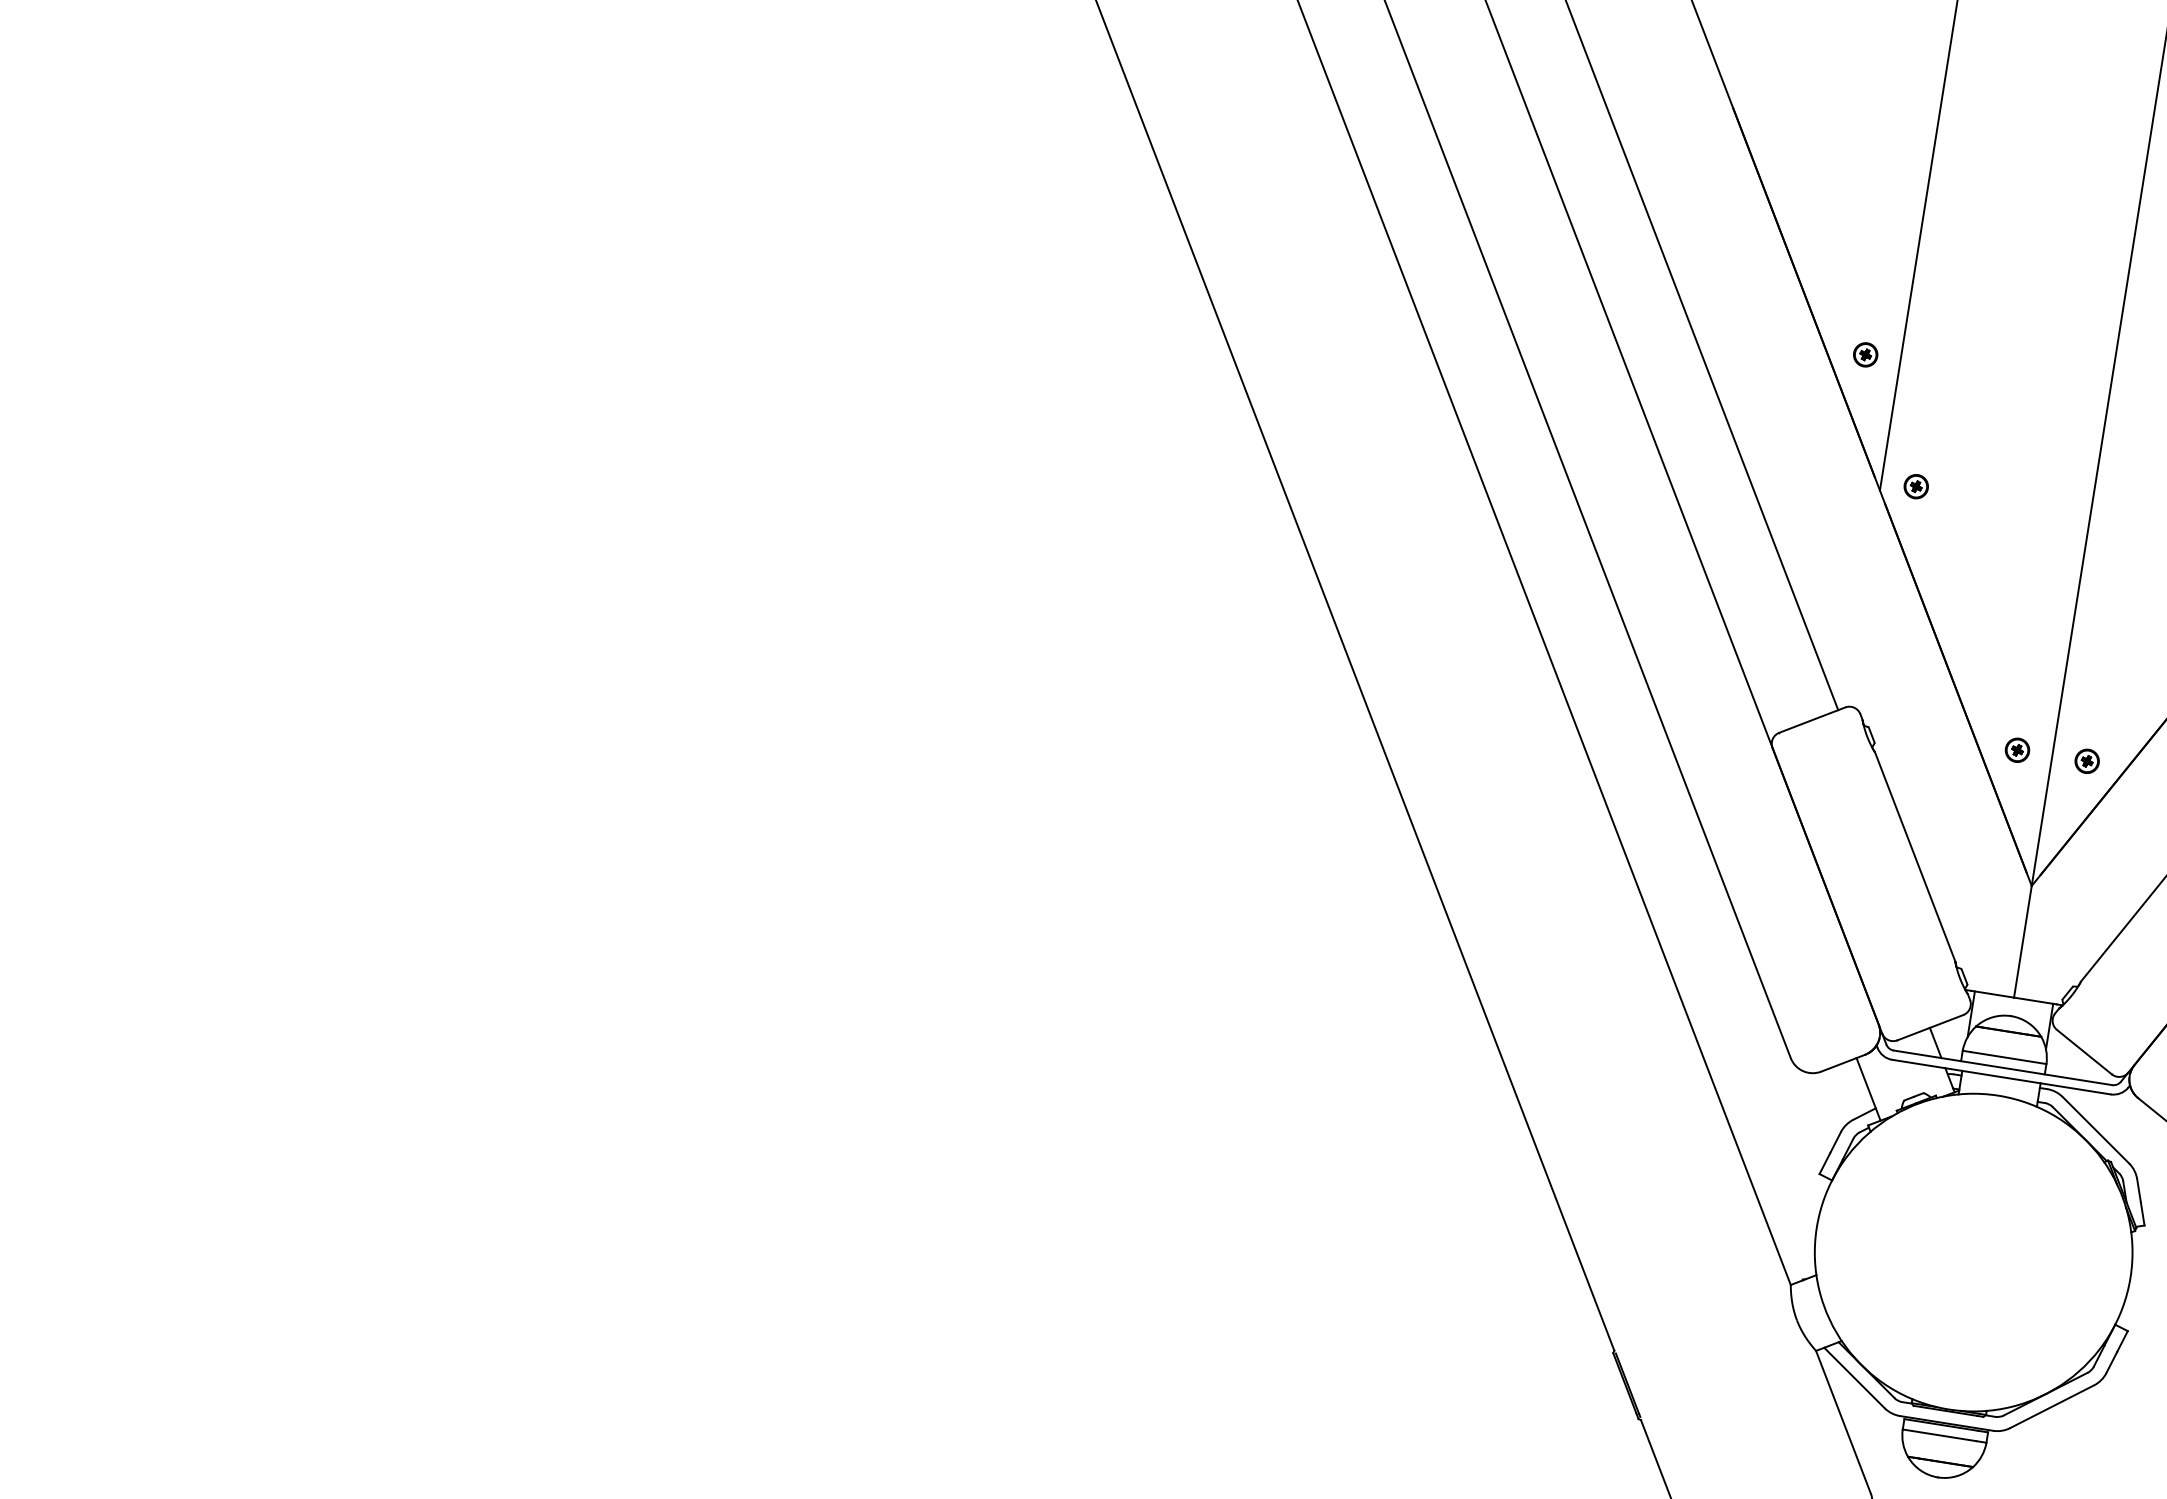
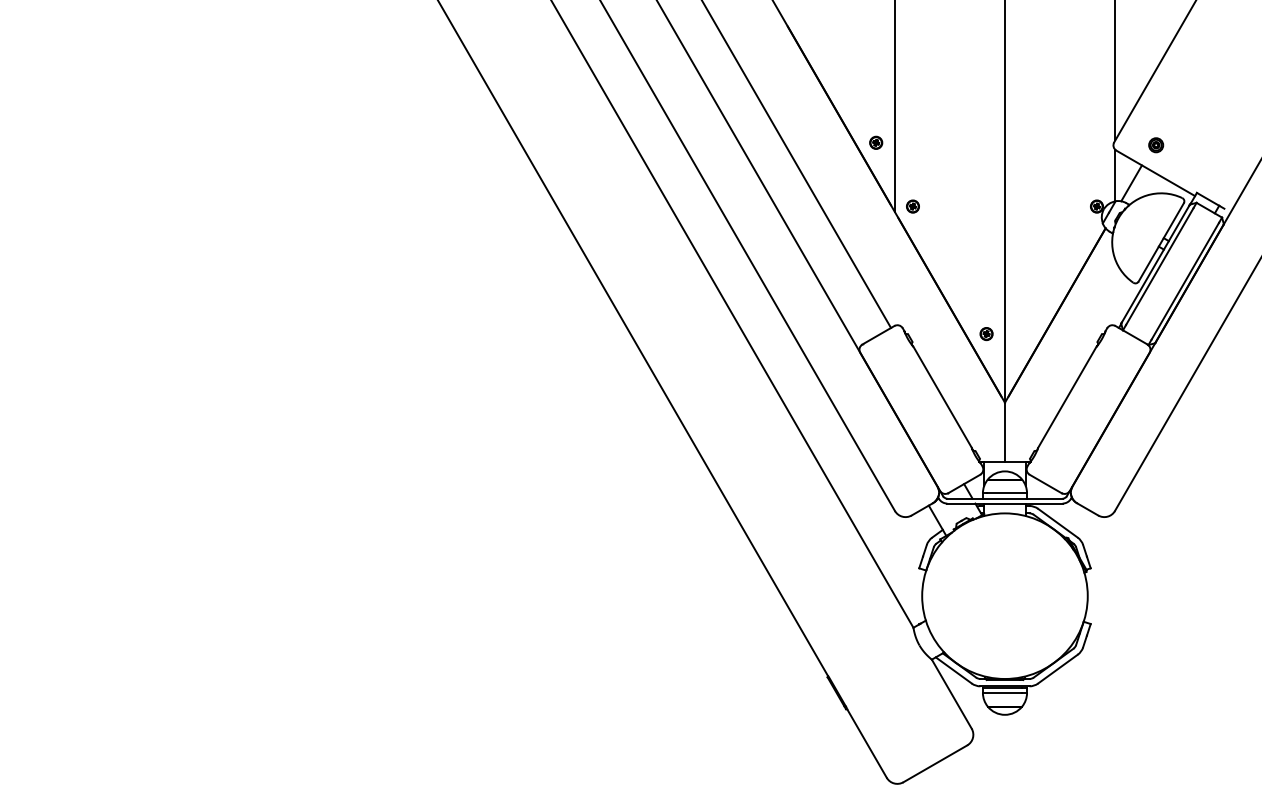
part: (2087, 762) -> (1023, 334), removed

